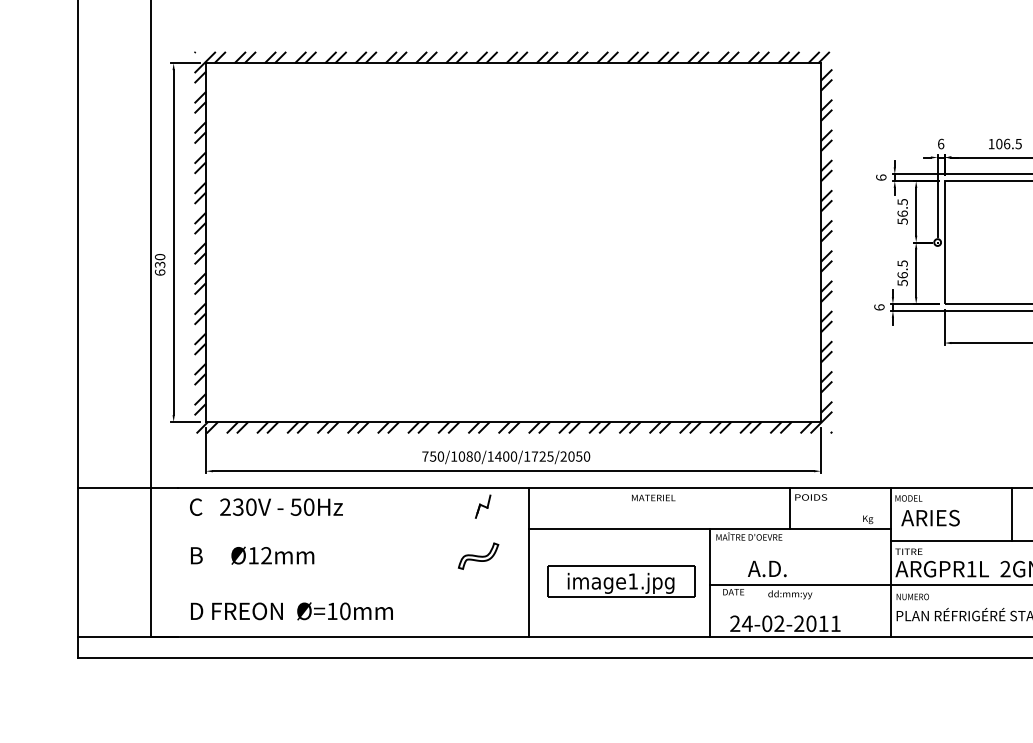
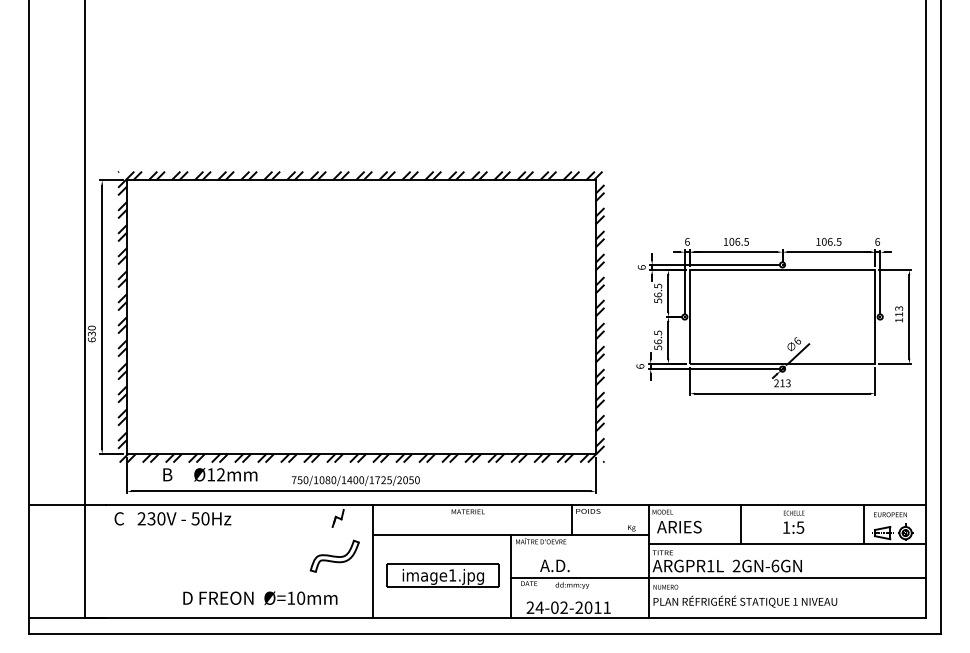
text: (252, 555) -> (210, 474), moved
part: (478, 555) -> (334, 555), size x1.6
text: (292, 610) -> (260, 597), moved

